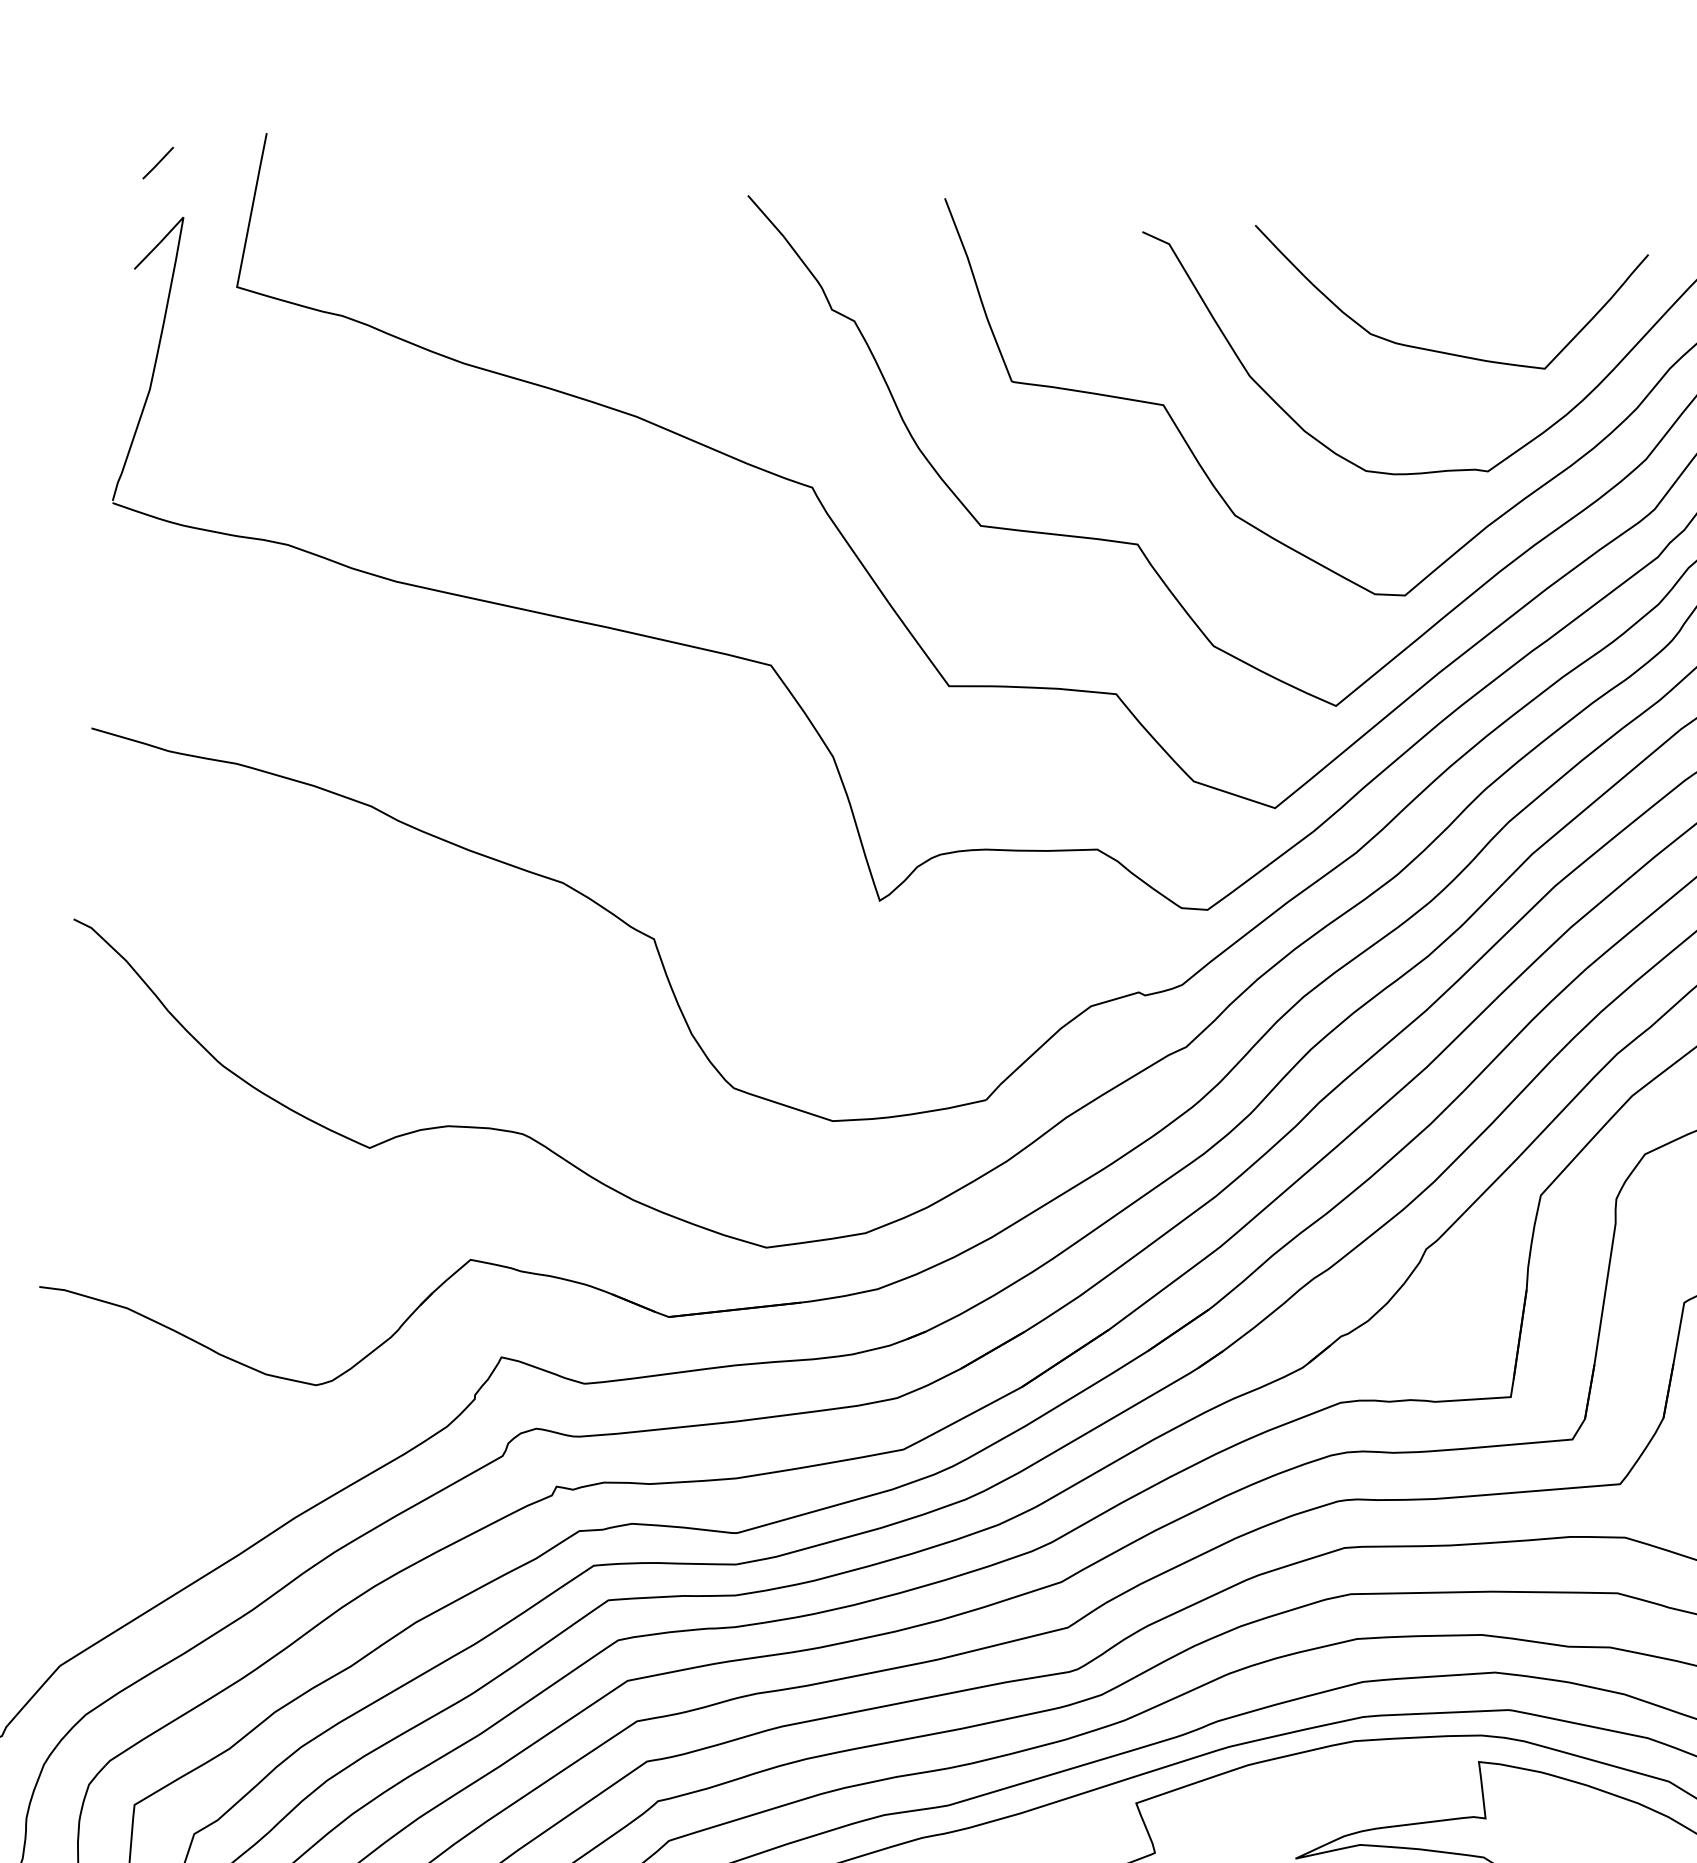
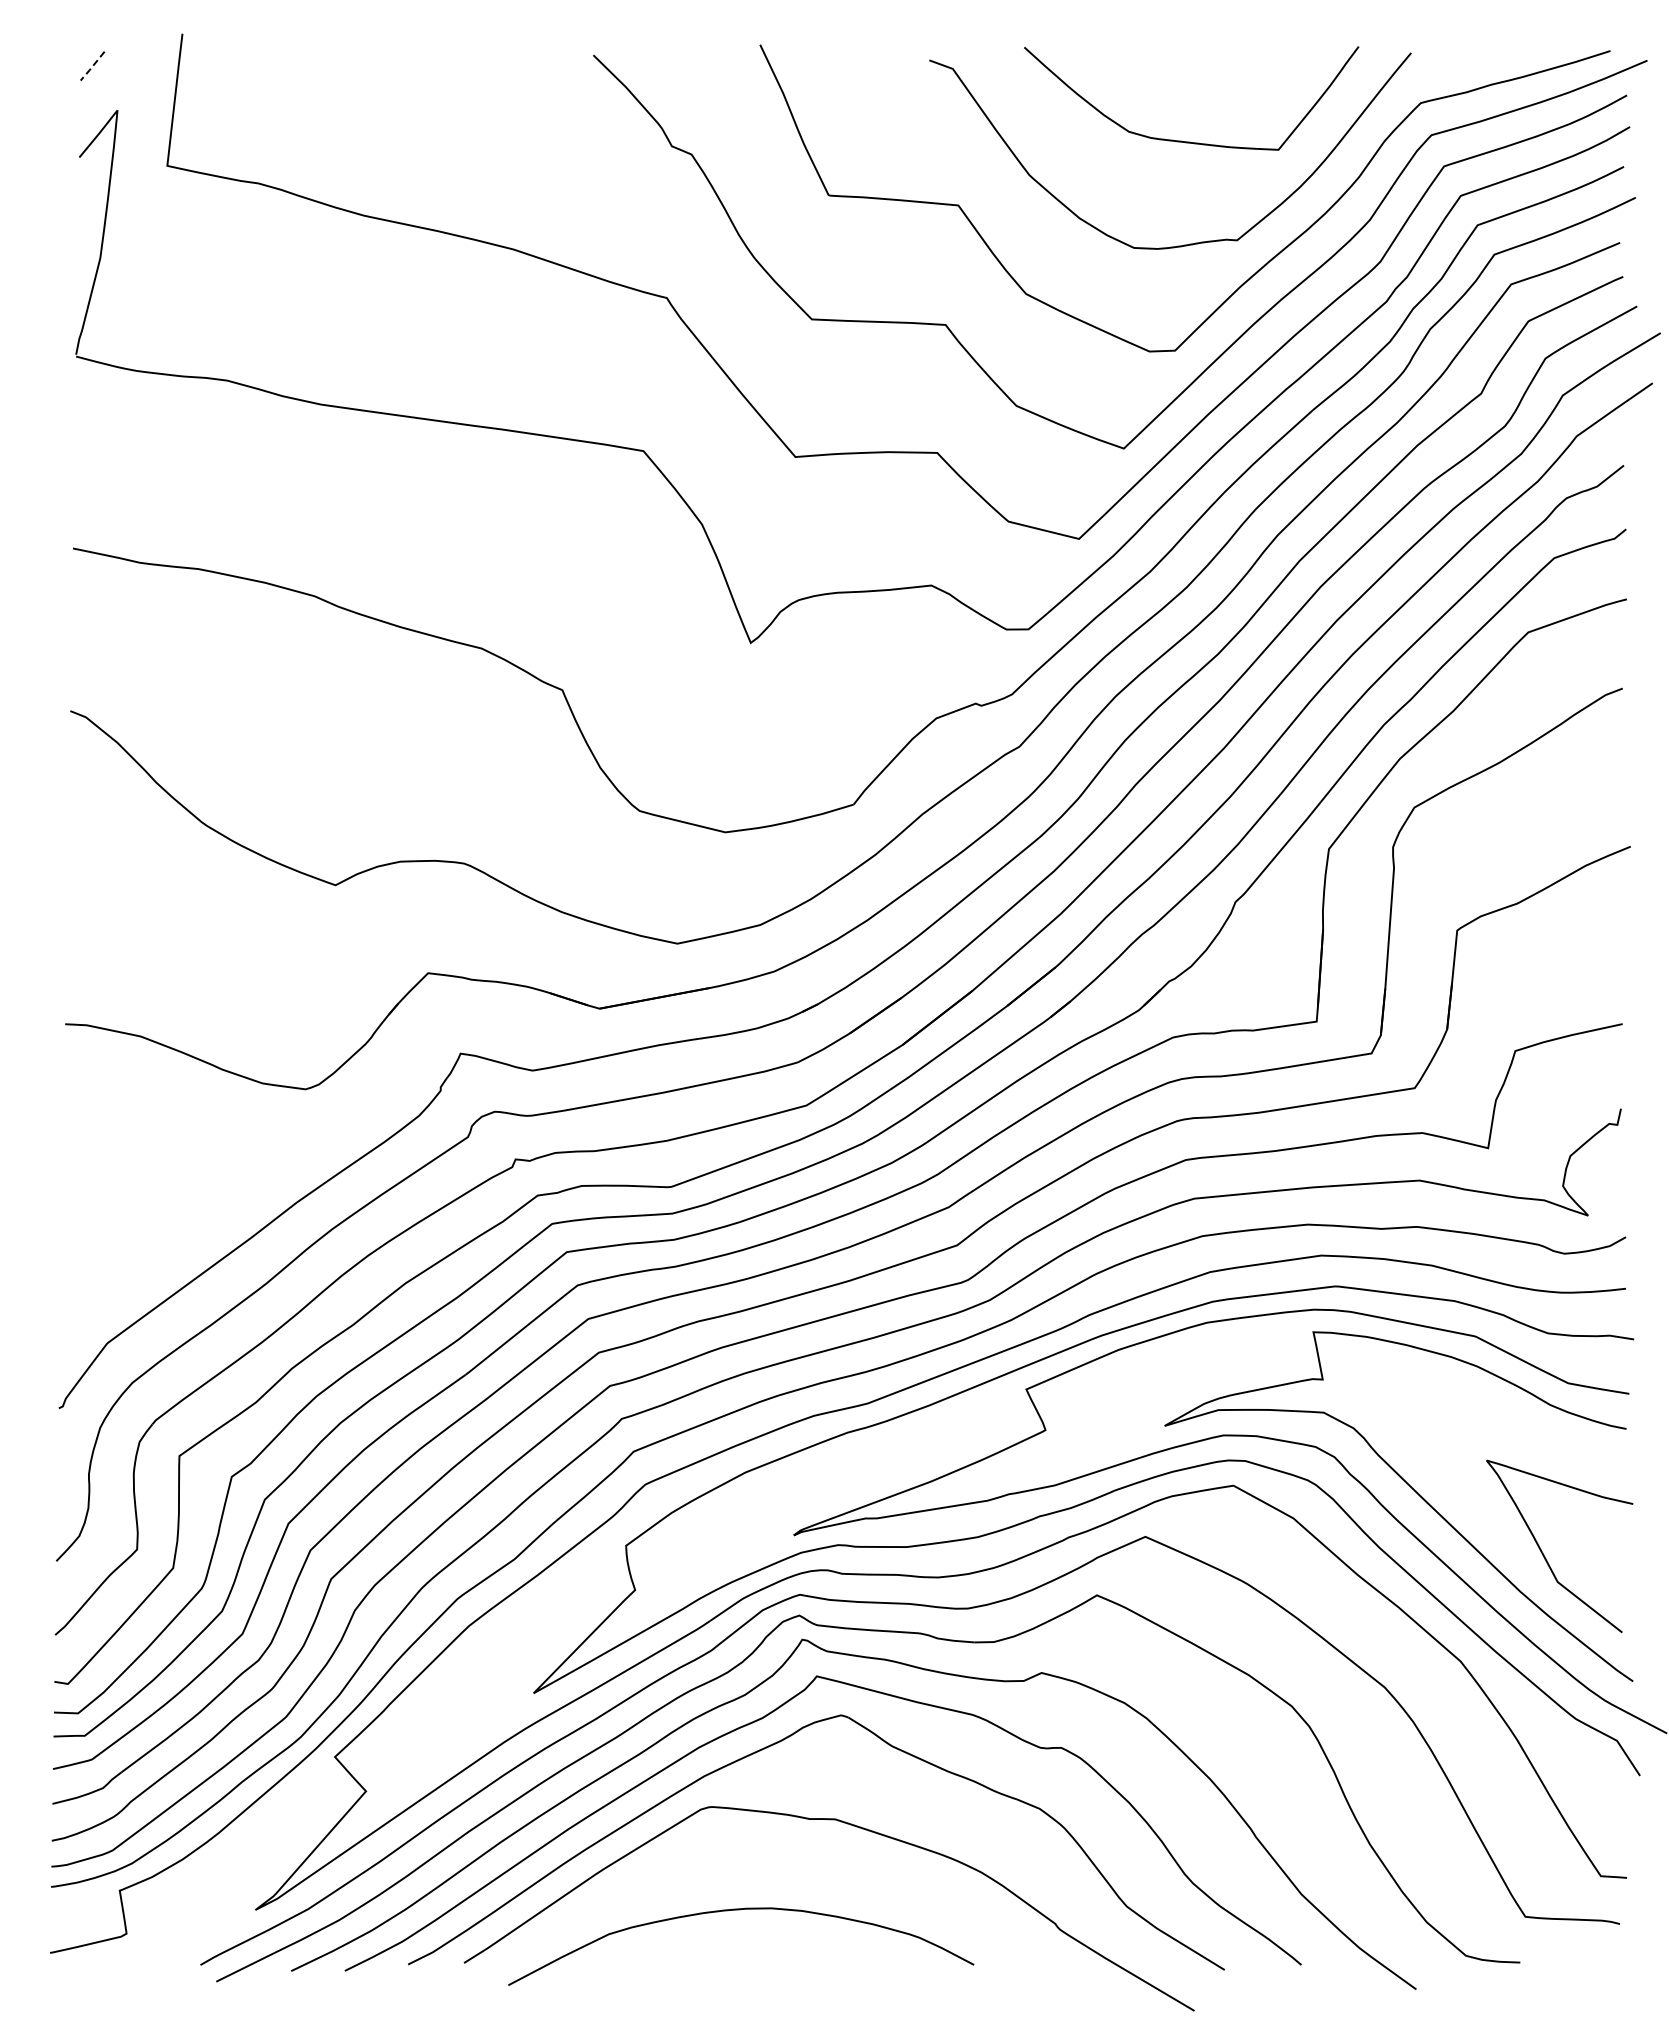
line: (157, 164) -> (92, 67), solid -> dashed

